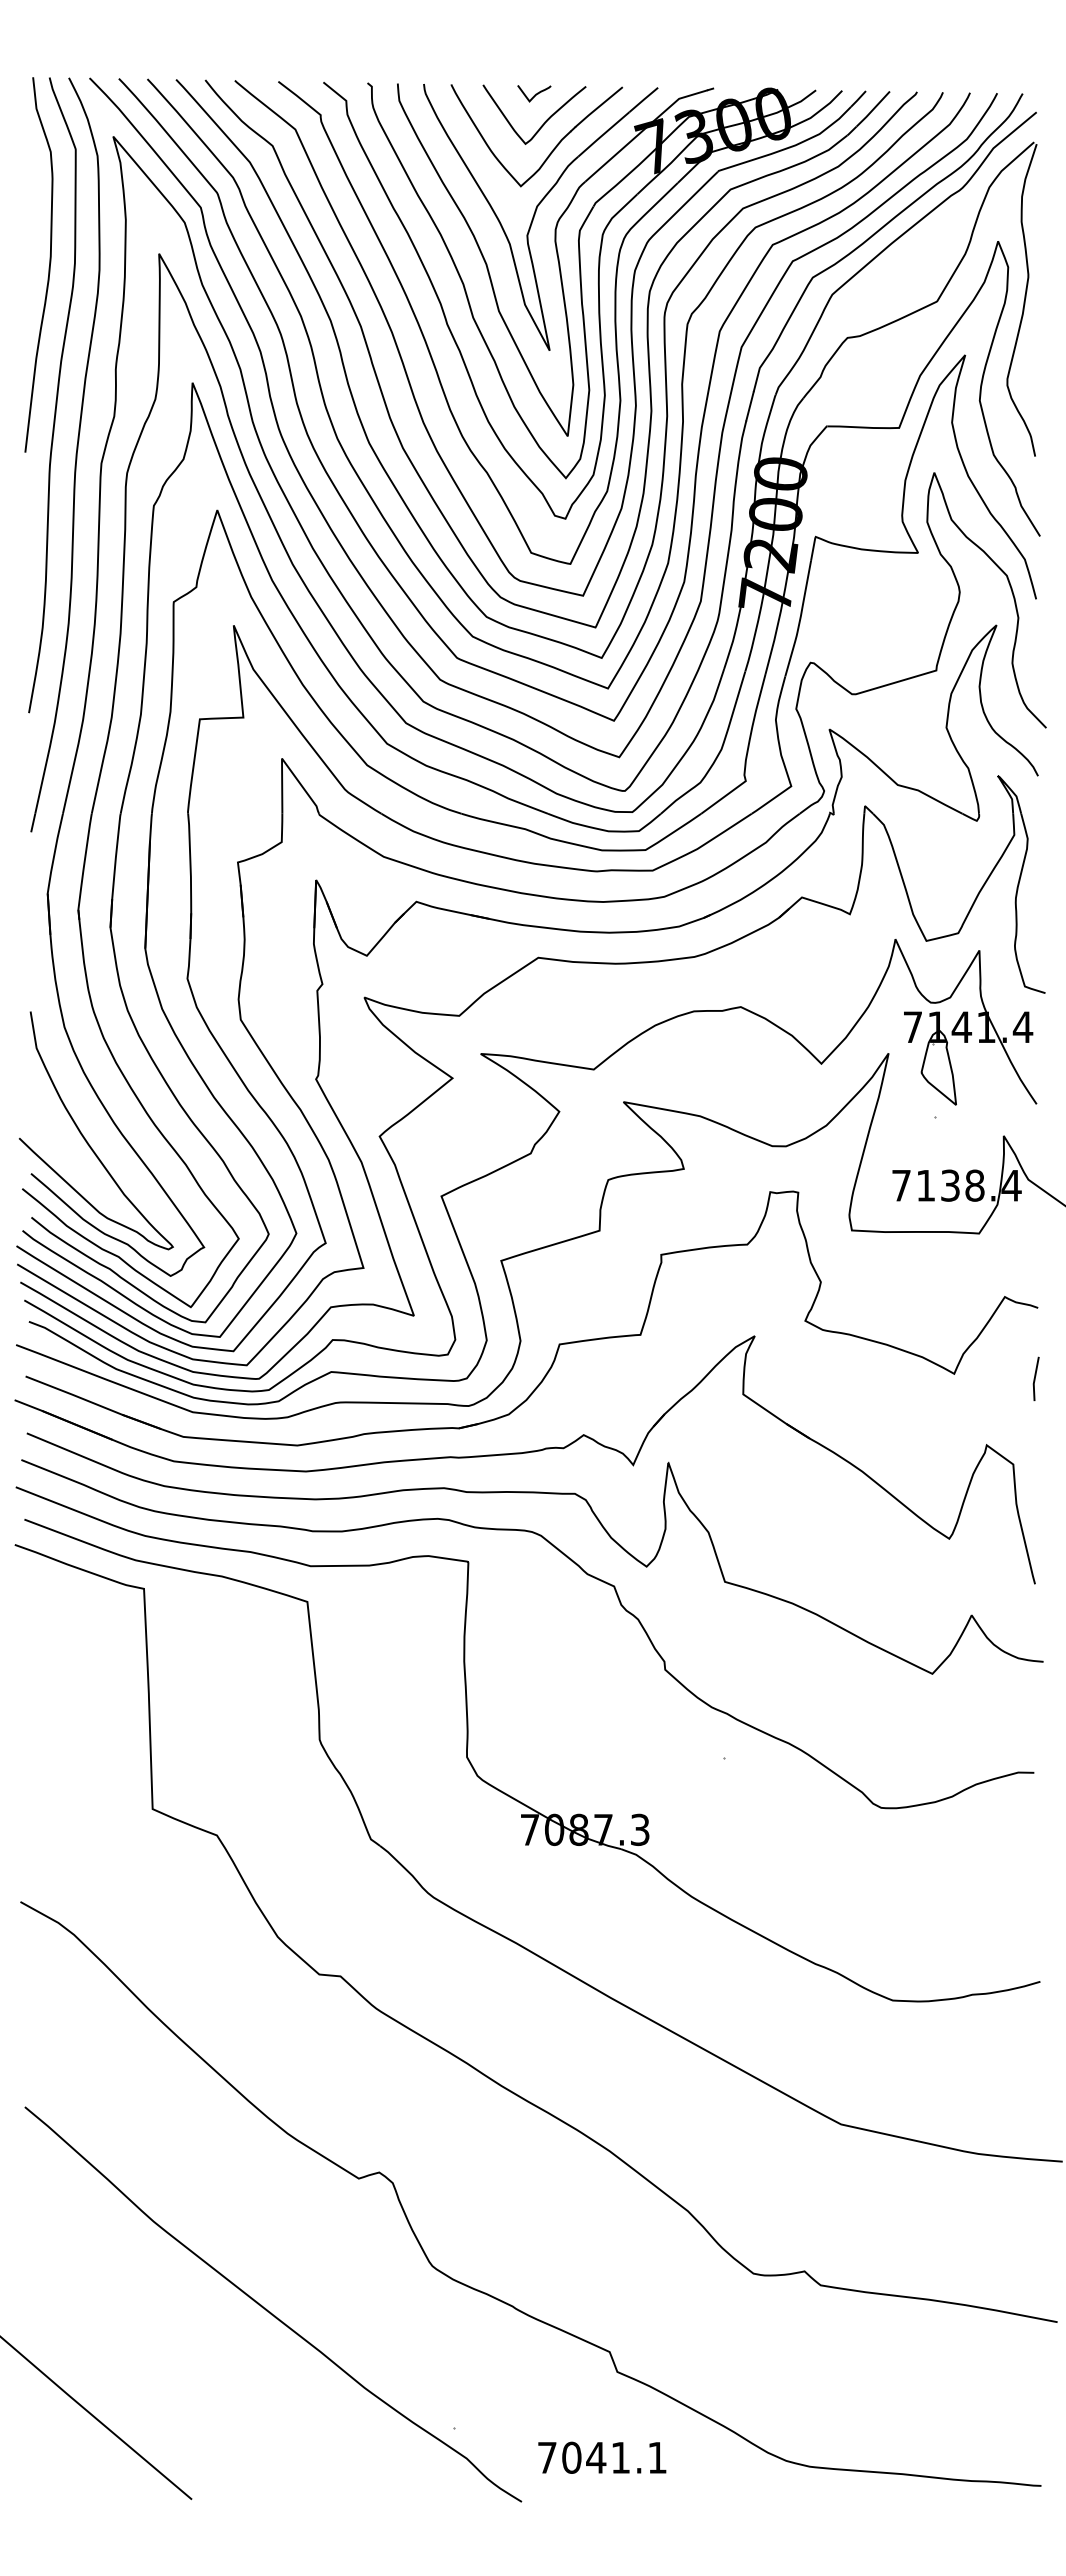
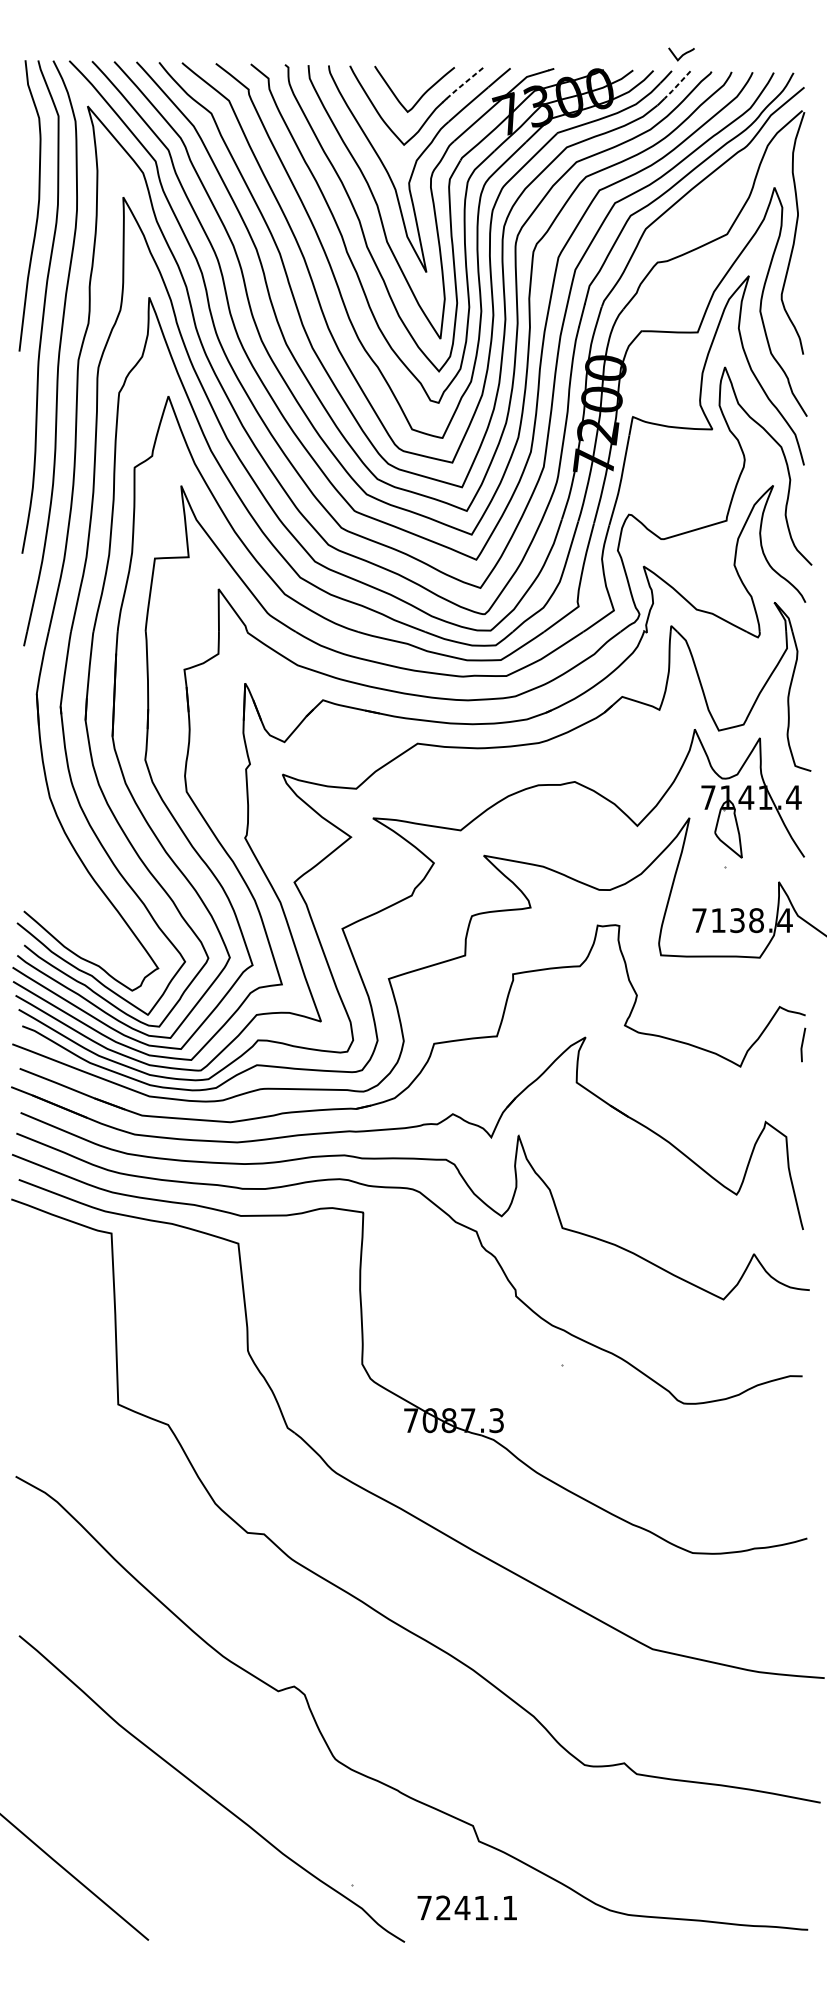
curve: (534, 94) -> (681, 54), moved
line: (597, 107) -> (463, 83), solid -> dashed
line: (873, 109) -> (677, 85), solid -> dashed
curve: (84, 1136) -> (65, 882), removed
line: (1035, 1378) -> (802, 1044), moved
text: (571, 2457) -> (443, 1907), 7041.1 -> 7241.1

